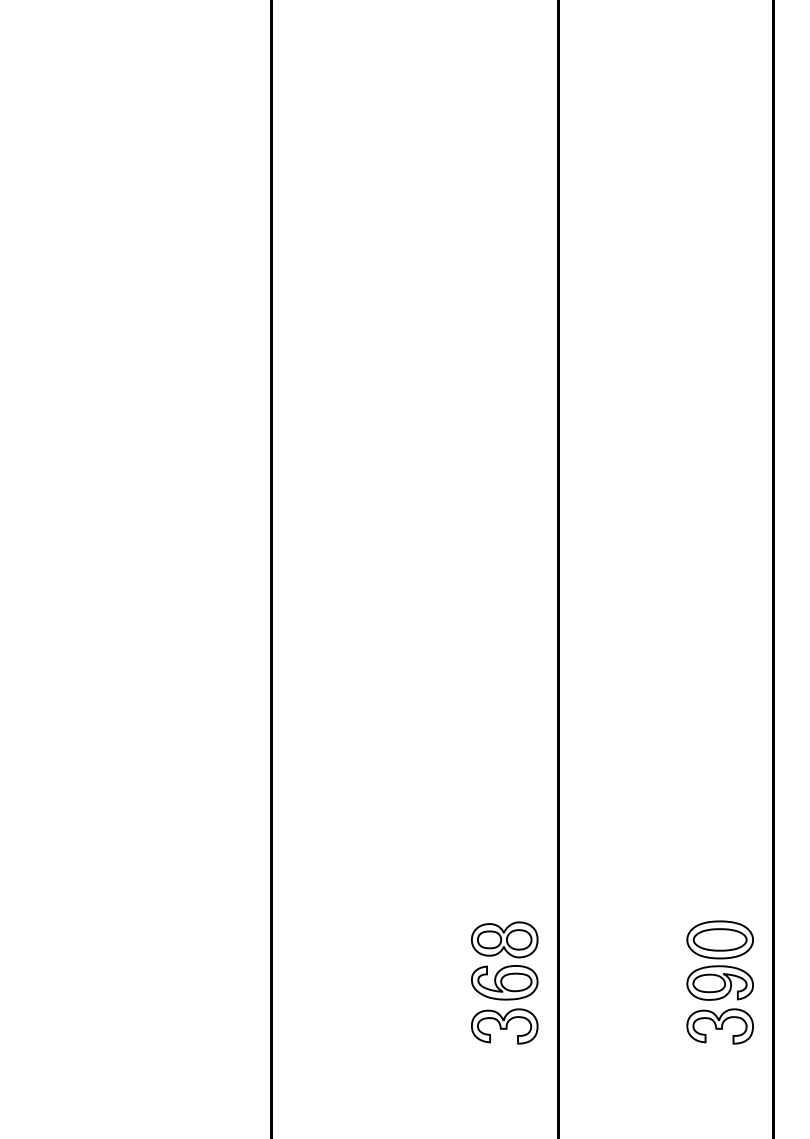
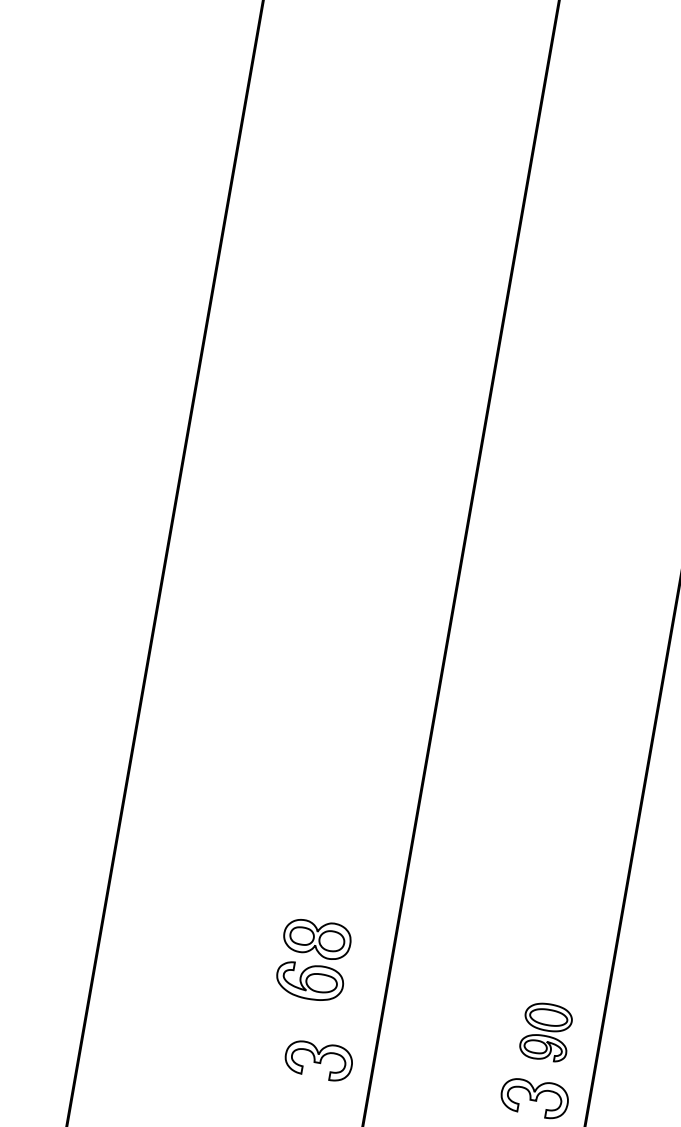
part: (504, 960) -> (313, 959), moved
part: (719, 960) -> (545, 1031), size x0.7

